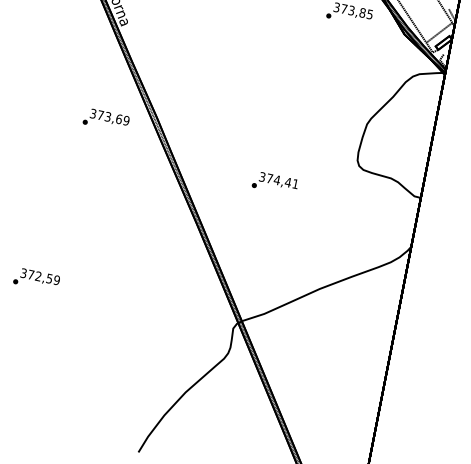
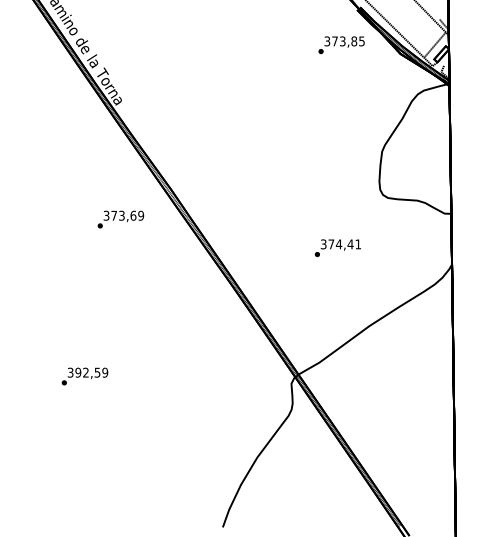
text: (105, 120) -> (120, 219), moved
text: (274, 183) -> (337, 248), moved
text: (31, 274) -> (78, 372), 372,59 -> 392,59

